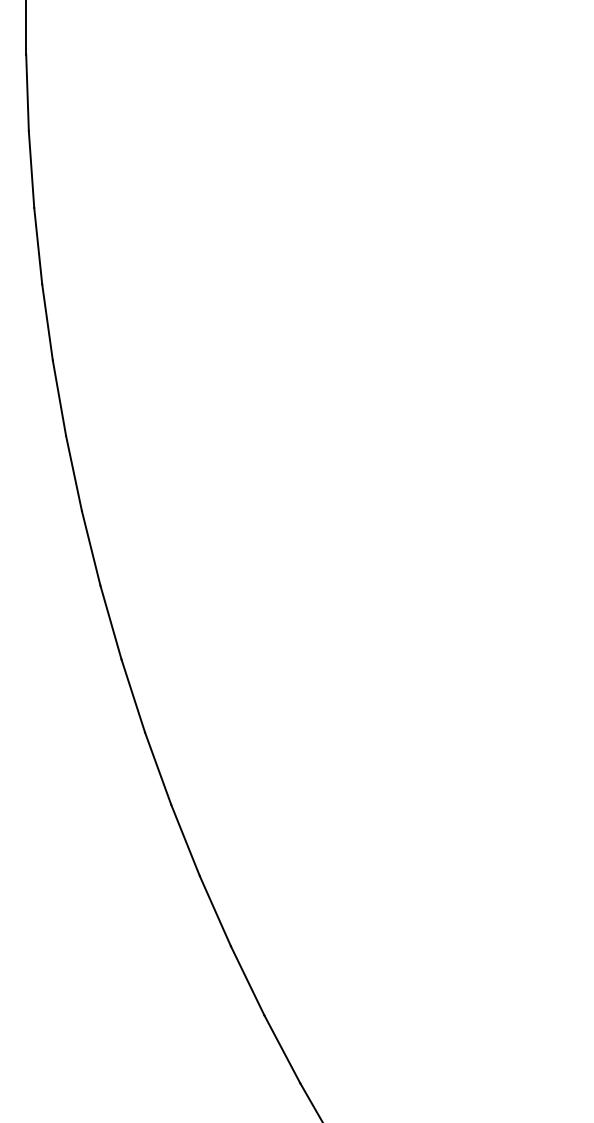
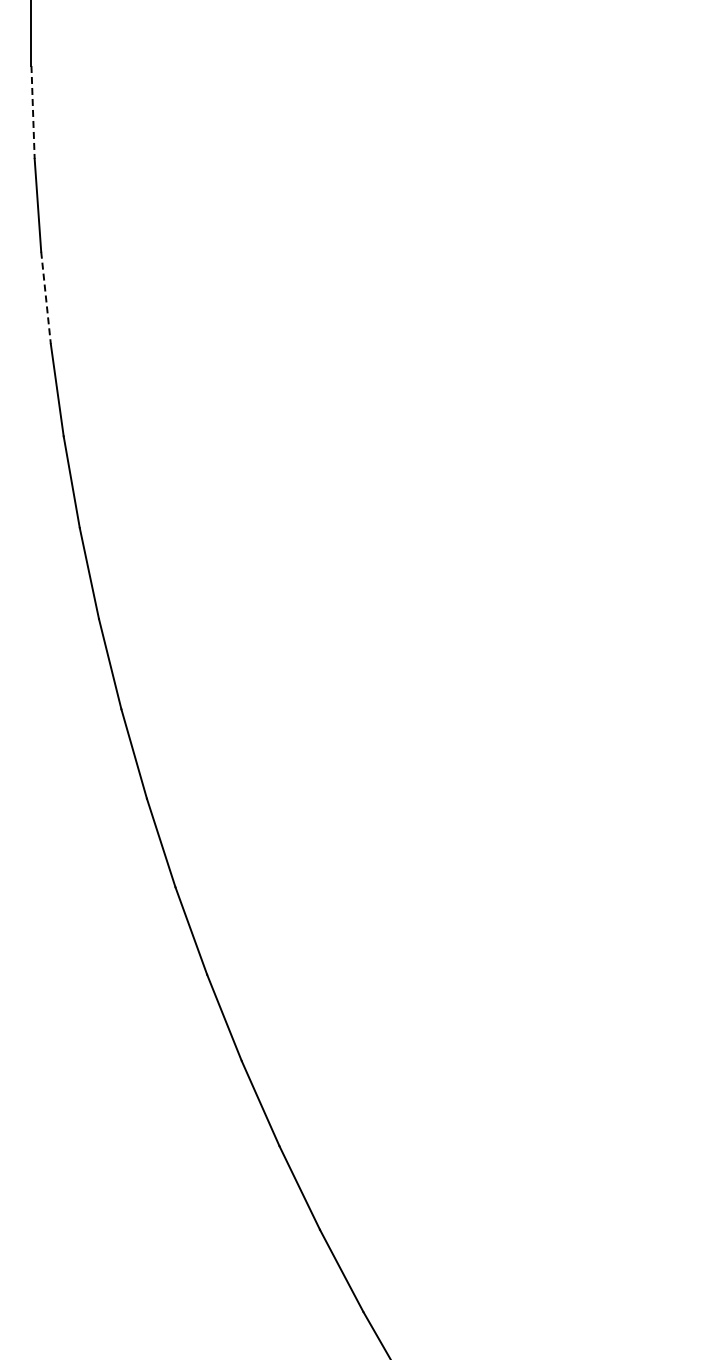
line: (27, 93) -> (33, 112), solid -> dashed
line: (38, 246) -> (46, 298), solid -> dashed

